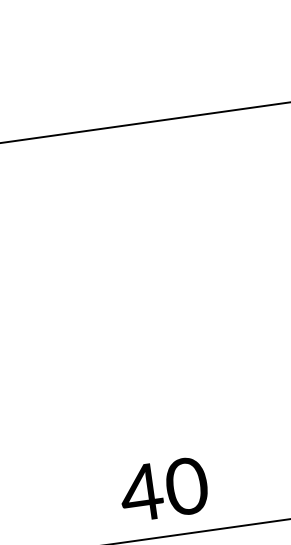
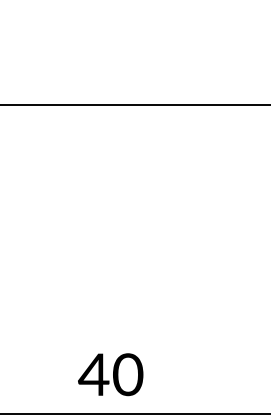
text: (163, 489) -> (110, 374), moved

